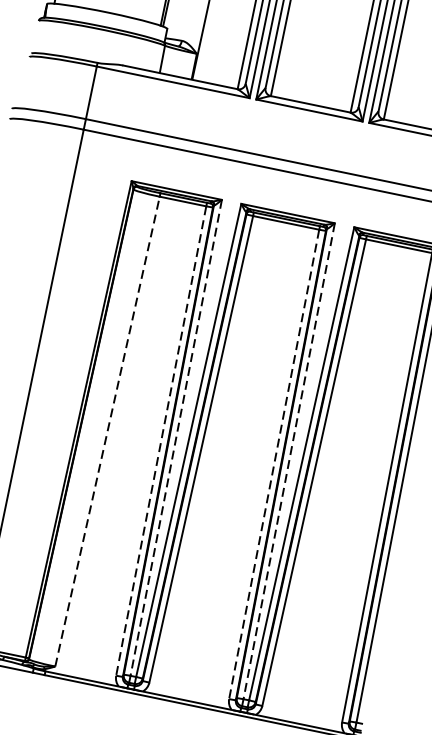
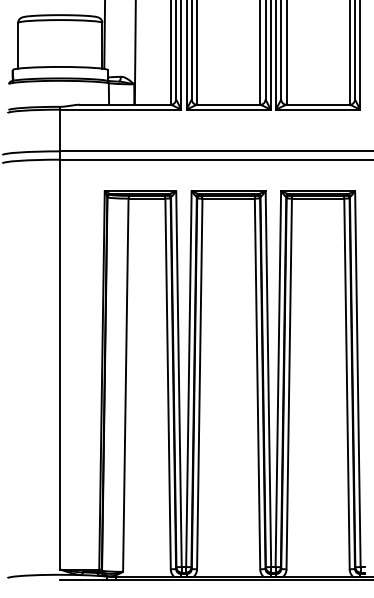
line: (107, 431) -> (125, 385), dashed -> solid
line: (175, 438) -> (178, 379), dashed -> solid
line: (161, 441) -> (168, 384), dashed -> solid
line: (289, 461) -> (268, 379), dashed -> solid
line: (273, 465) -> (257, 384), dashed -> solid

